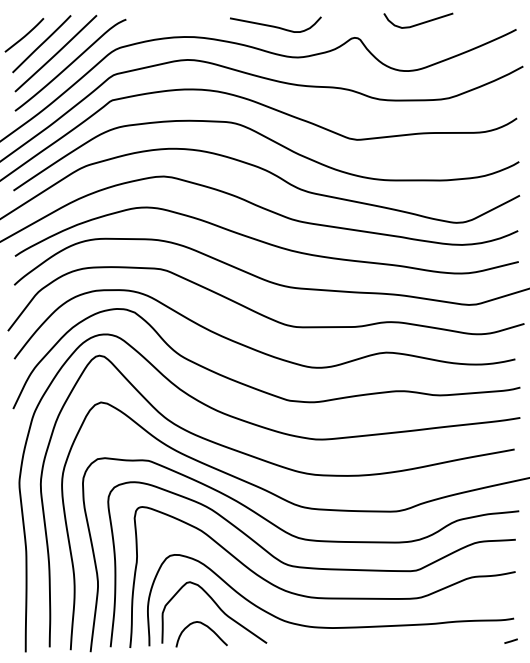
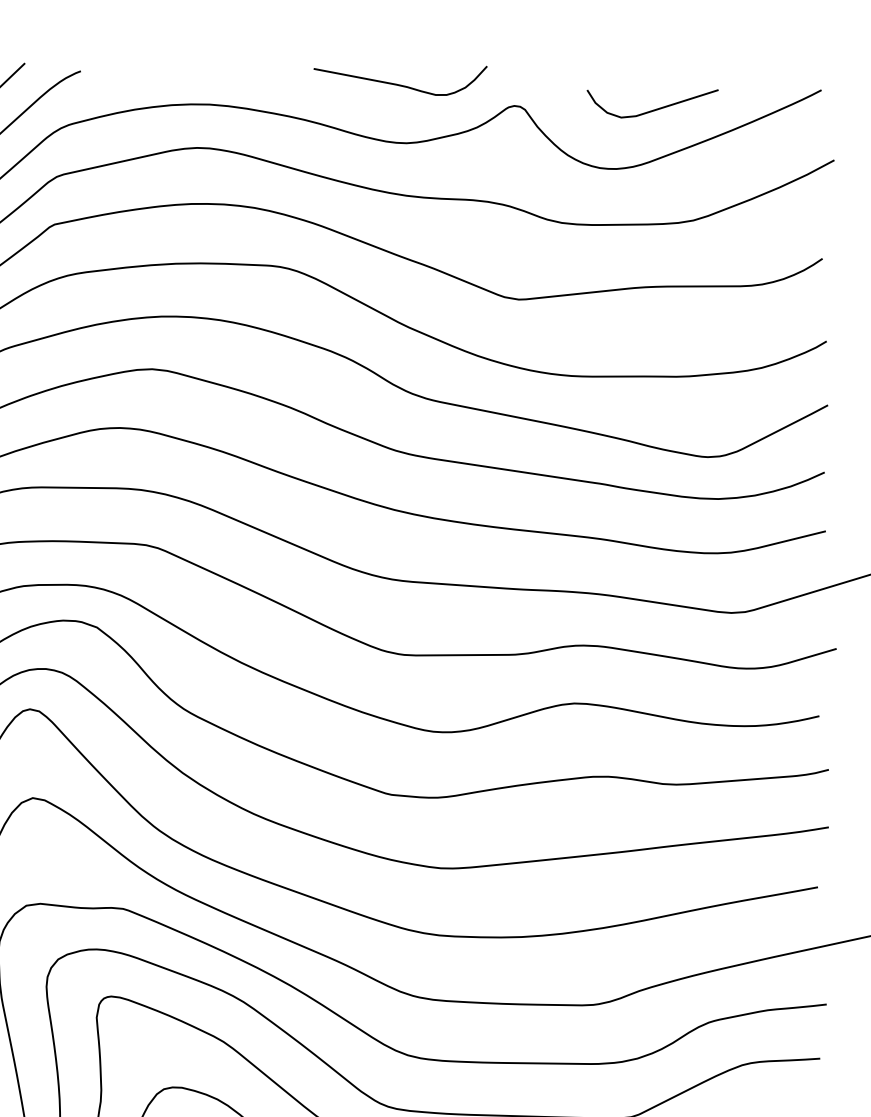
curve: (420, 22) -> (656, 107), moved
curve: (274, 25) -> (398, 82), moved

